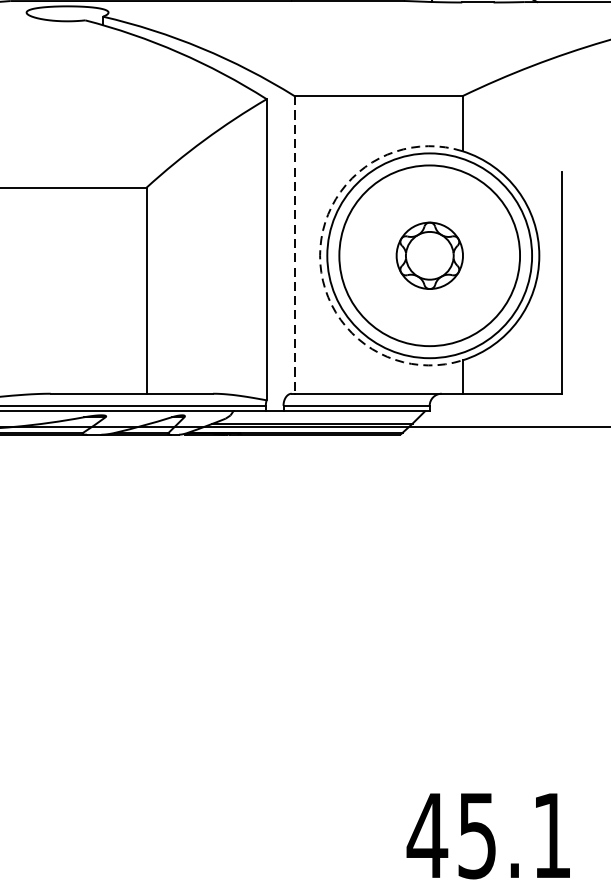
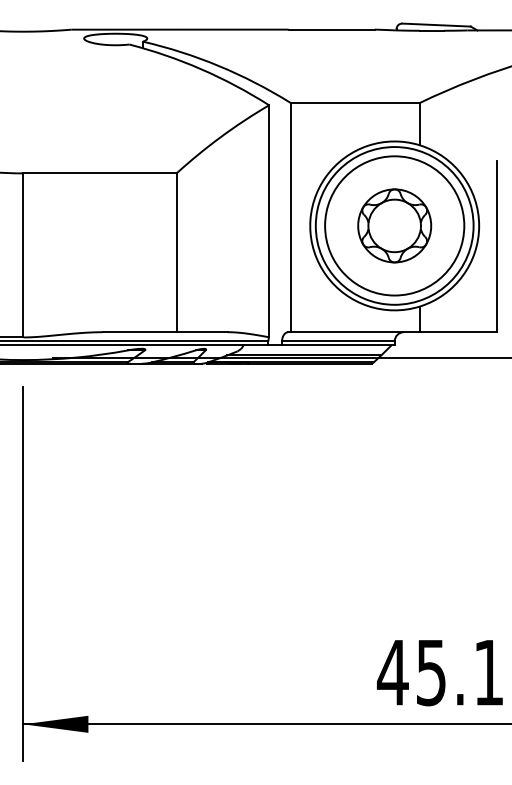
line: (294, 244) -> (290, 217), dashed -> solid
arc: (320, 255) -> (310, 225), dashed -> solid
part: (429, 255) -> (394, 225), size x1.43

